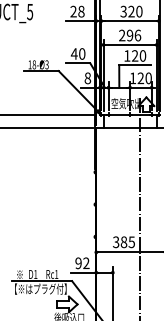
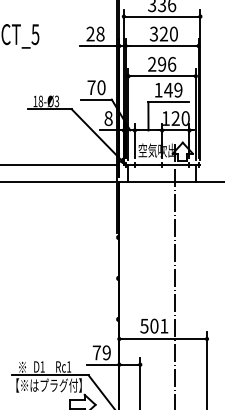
text: (74, 53) -> (91, 87), 40 -> 70
text: (139, 55) -> (173, 89), 120 -> 149
text: (124, 241) -> (154, 325), 385 -> 501
text: (82, 263) -> (101, 352), 92 -> 79

